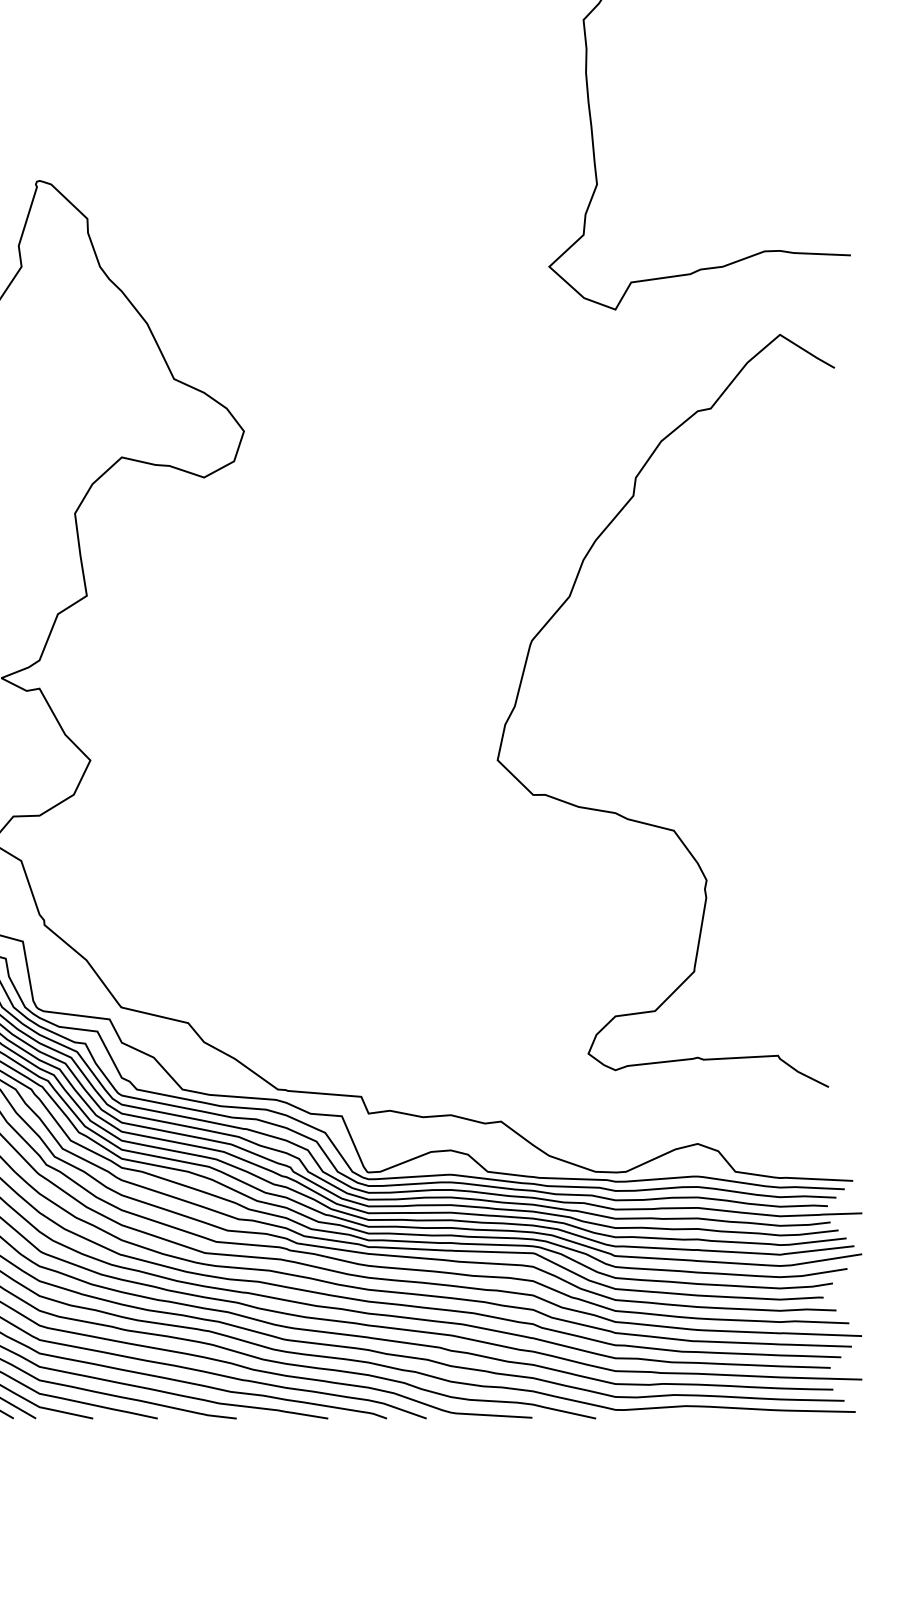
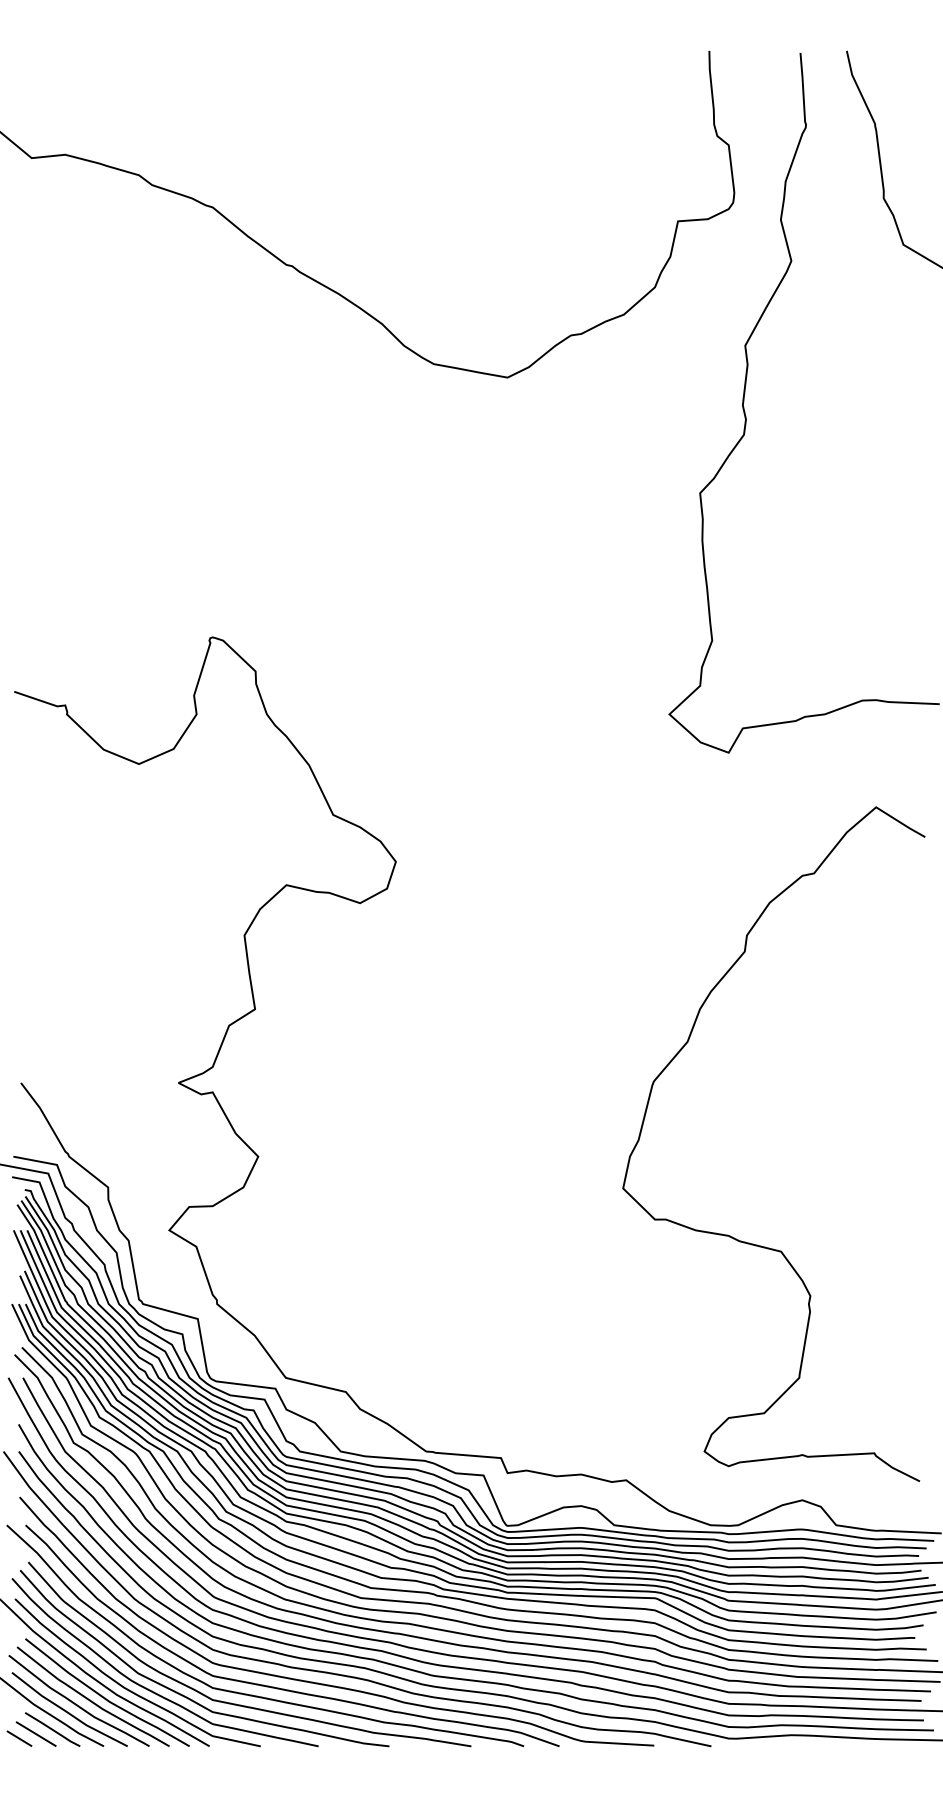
curve: (617, 812) -> (730, 1235), moved

